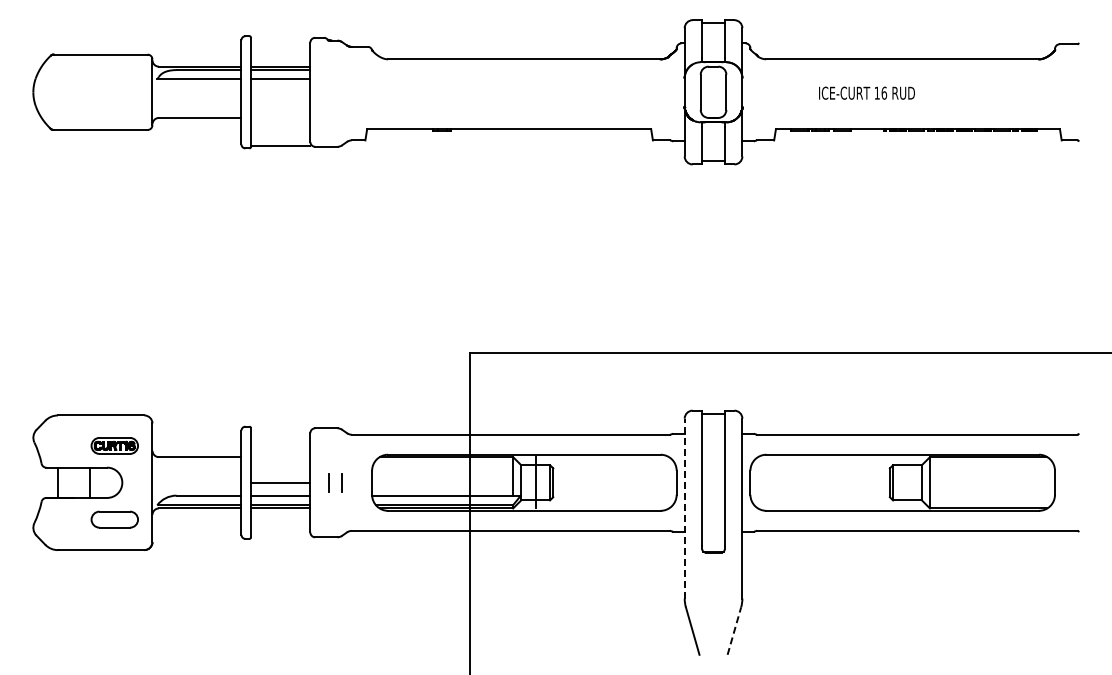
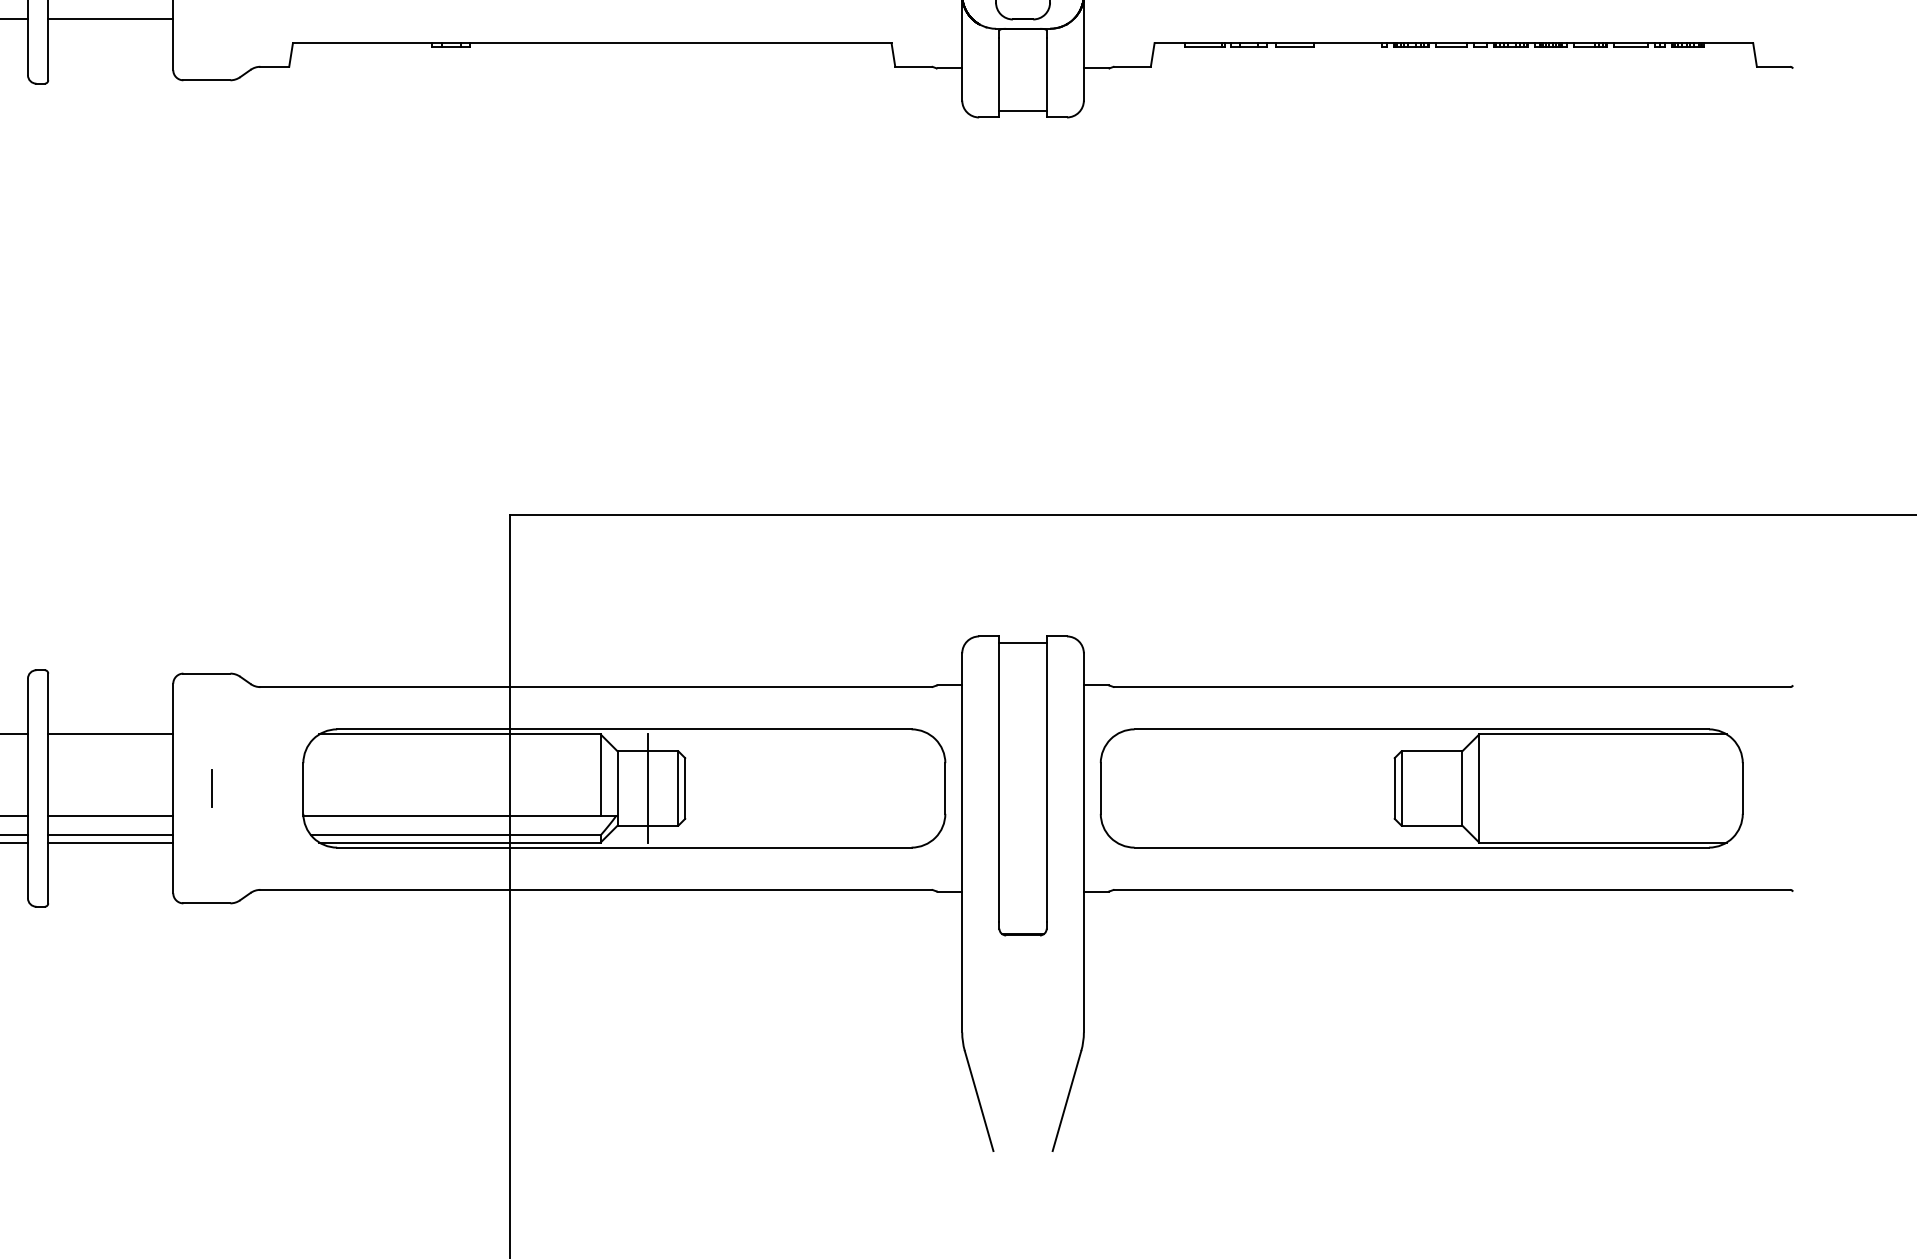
line: (280, 145) -> (110, 18), moved
line: (341, 482) -> (238, 787), removed
line: (280, 483) -> (110, 735), moved
line: (684, 508) -> (961, 842), dashed -> solid
line: (734, 631) -> (1067, 1101), dashed -> solid

